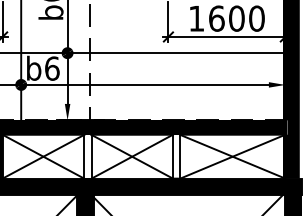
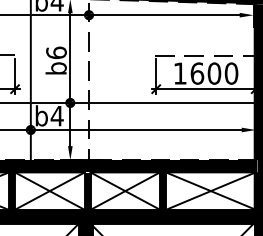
text: (51, 67) -> (56, 115), b6 -> b4
fill: (87, 155) -> (87, 190), added
fill: (177, 155) -> (163, 190), added

